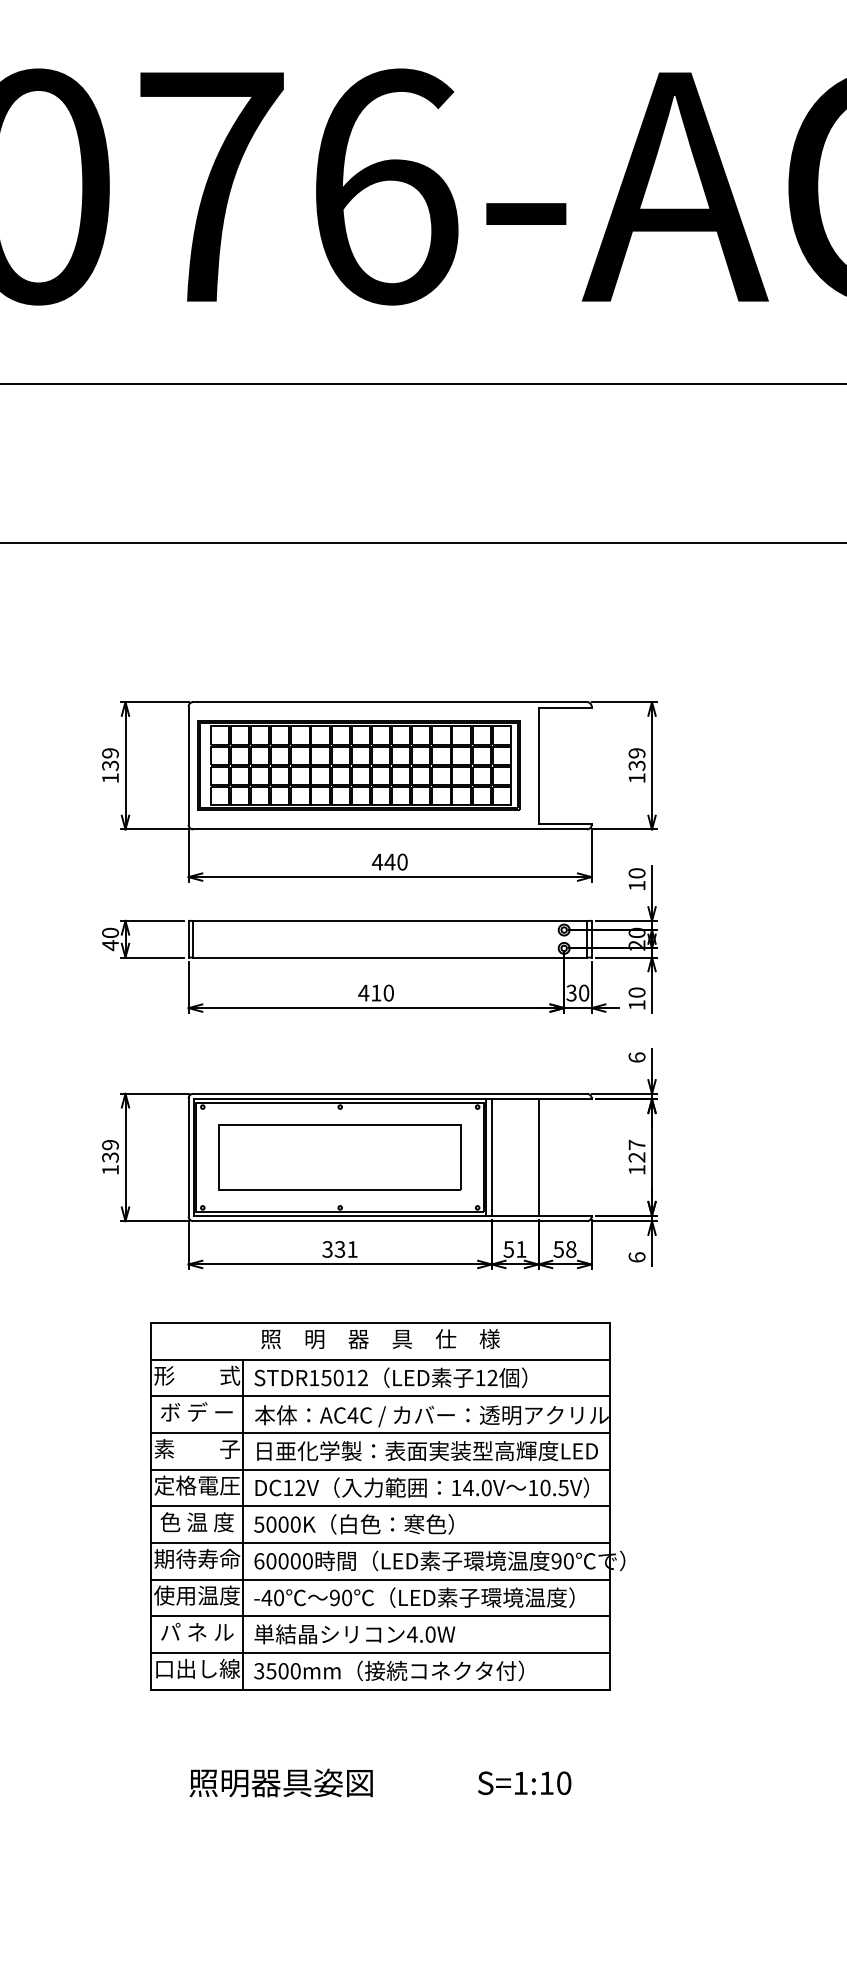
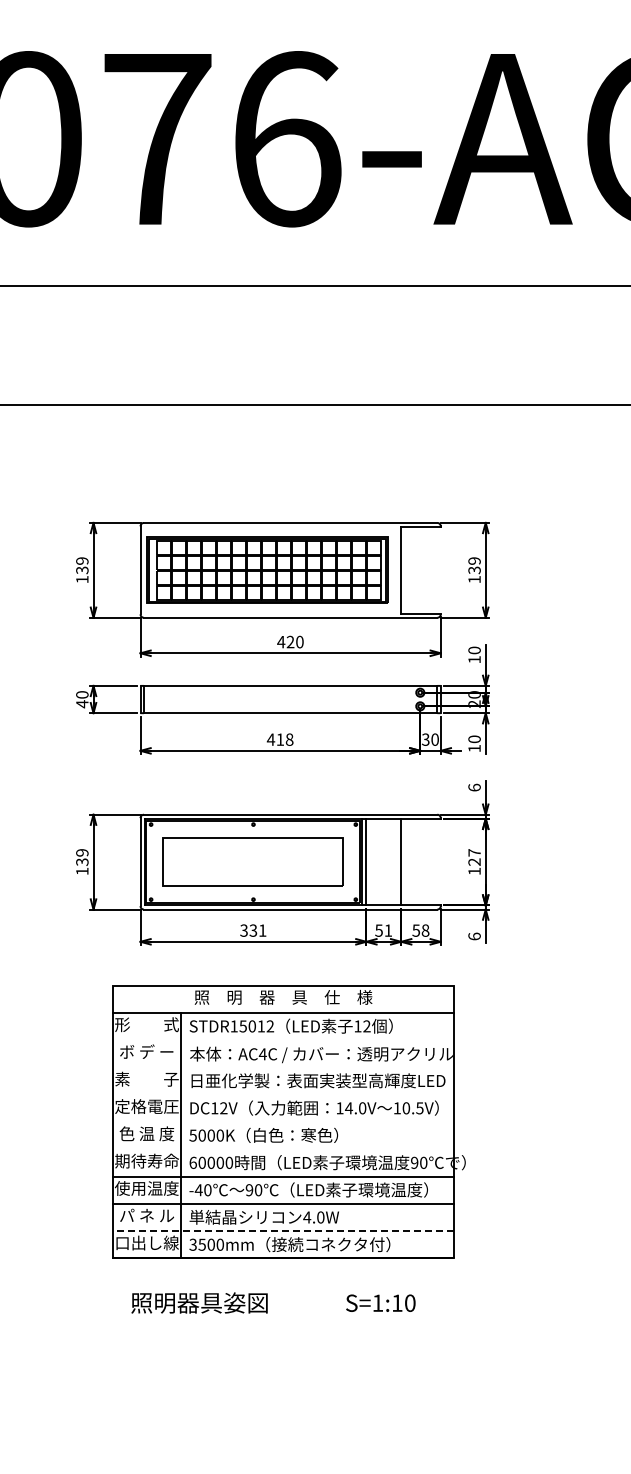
text: (389, 861) -> (290, 641), 440 -> 420
text: (388, 992) -> (289, 739), 410 -> 418
line: (380, 1396) -> (283, 1040), removed
line: (380, 1433) -> (283, 1067), removed
line: (380, 1469) -> (283, 1094), removed
line: (380, 1505) -> (283, 1121), removed
line: (380, 1543) -> (283, 1149), removed
line: (380, 1653) -> (283, 1231), solid -> dashed
text: (380, 1782) -> (273, 1302), moved

